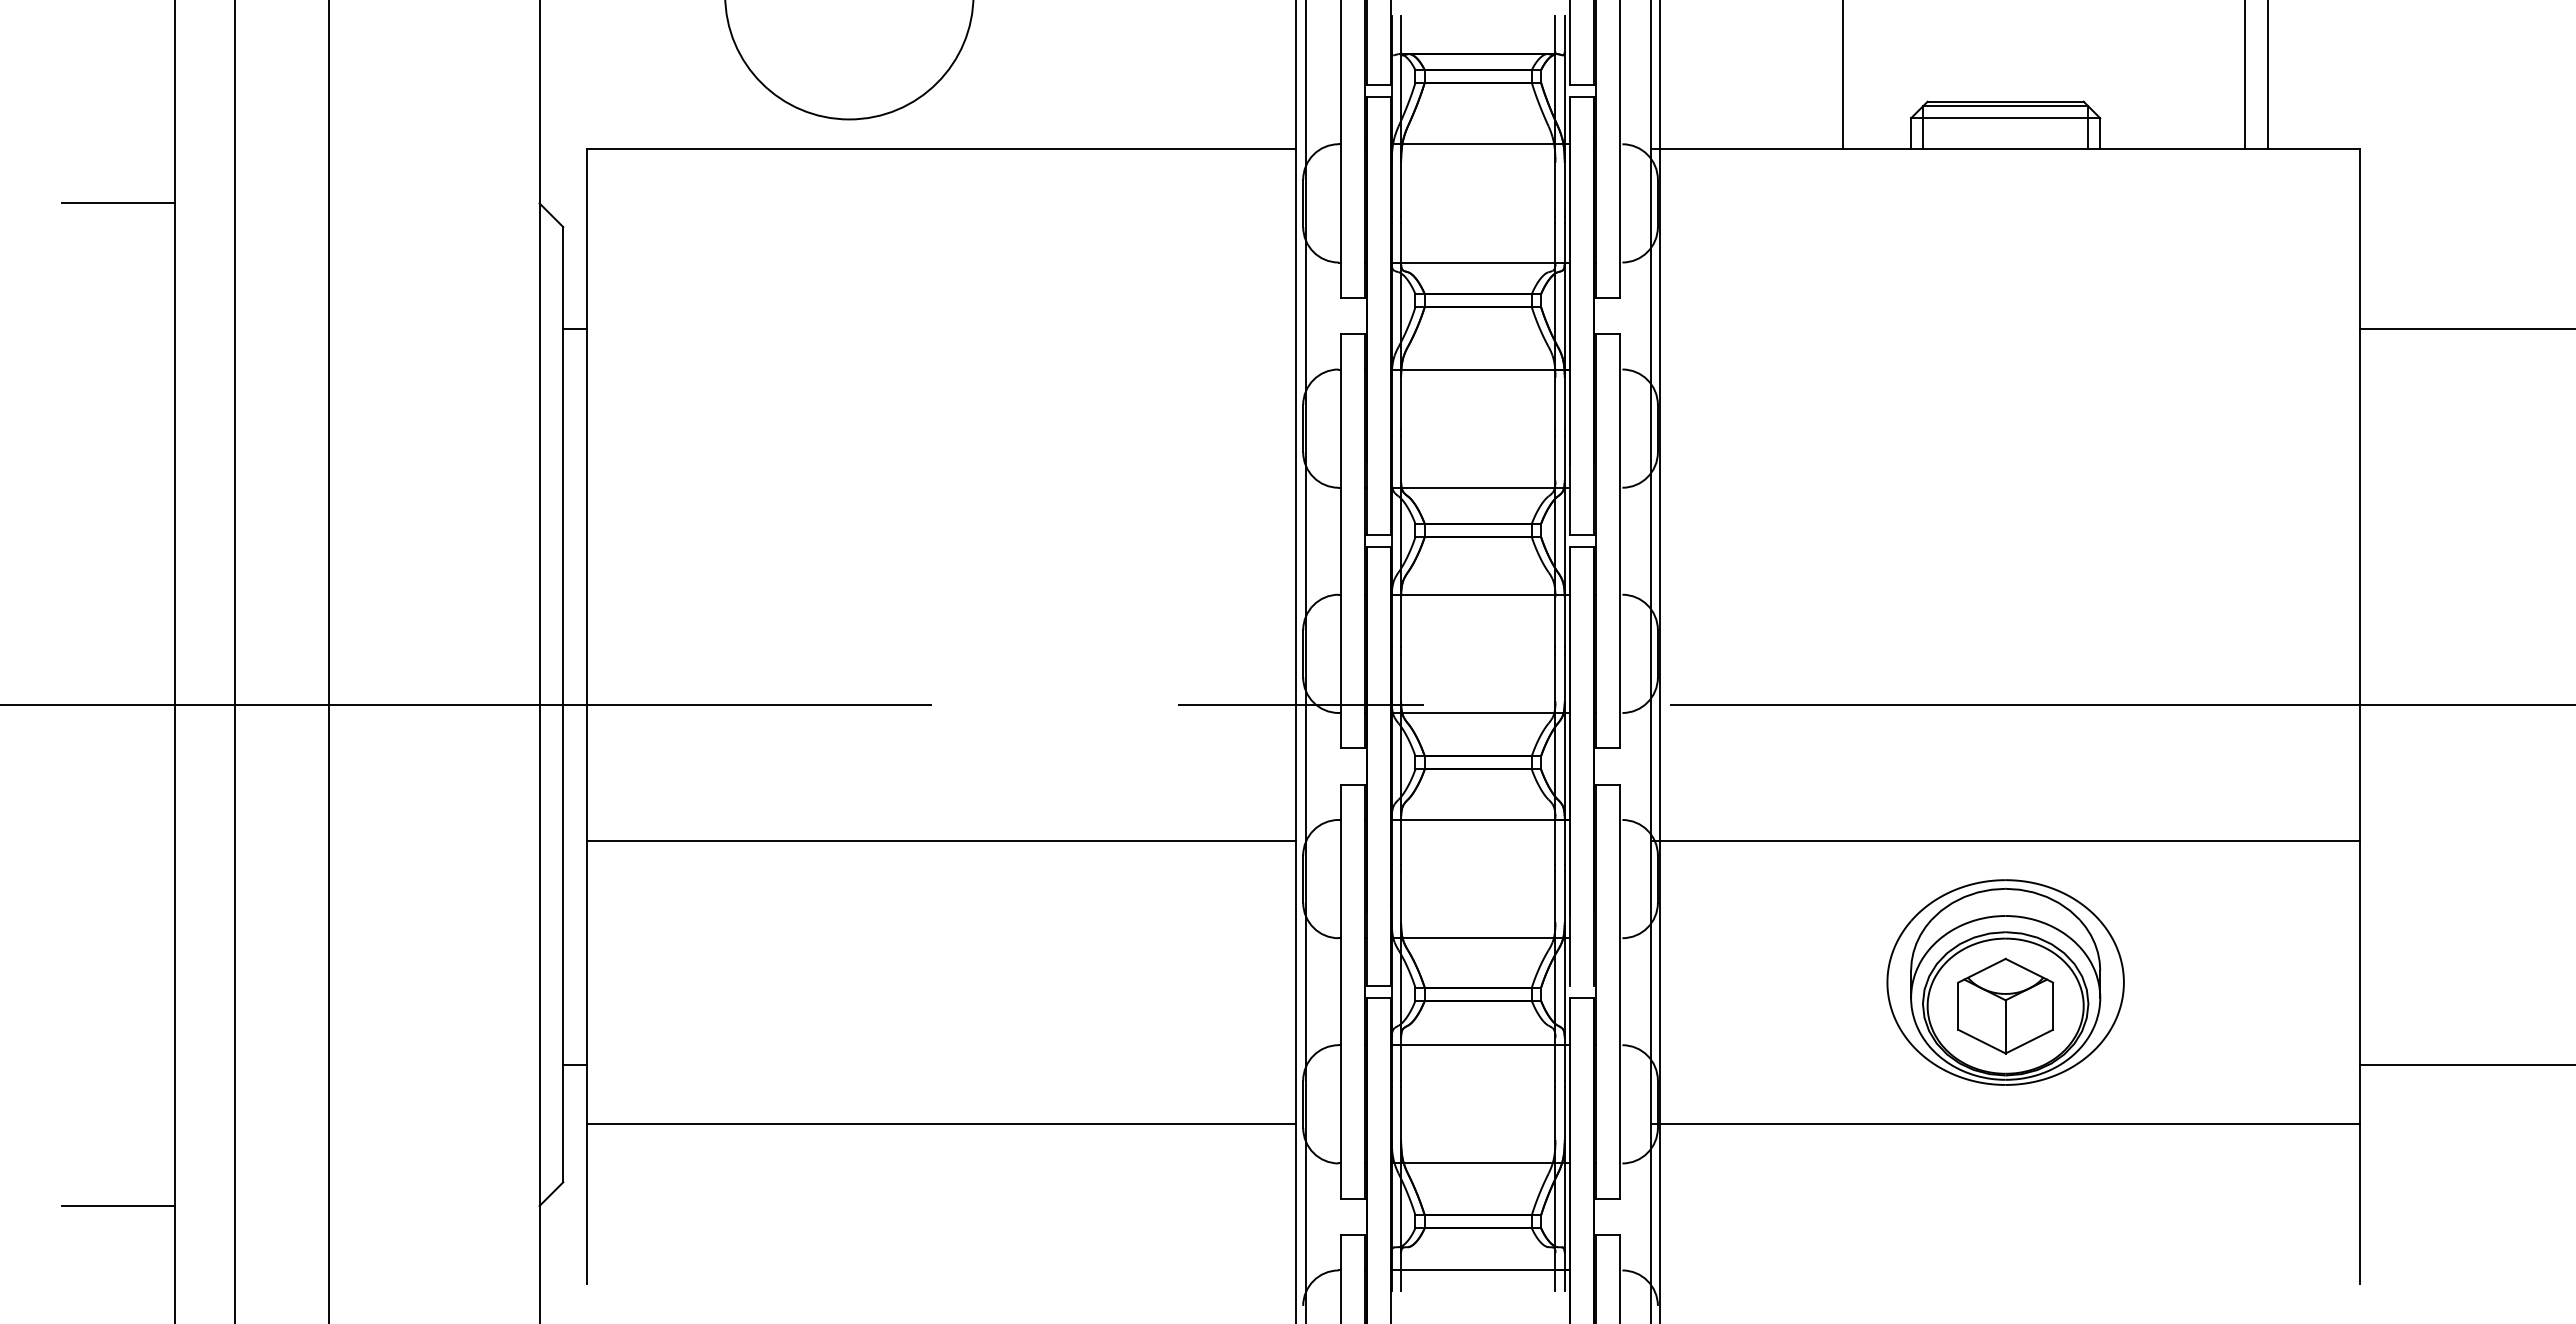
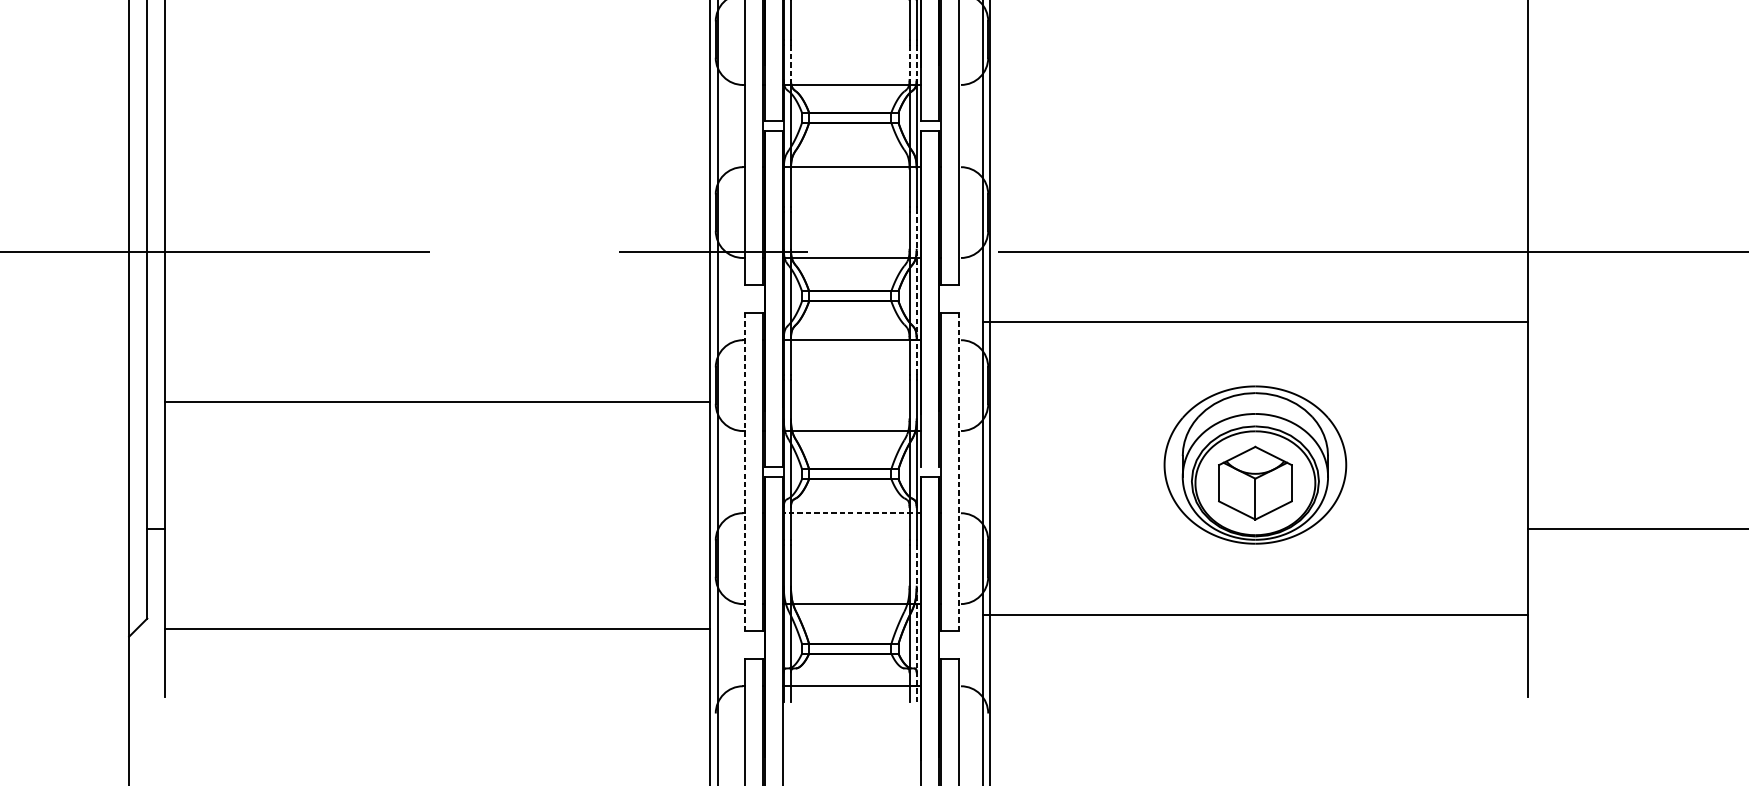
line: (1401, 458) -> (791, 62), solid -> dashed
line: (1555, 458) -> (909, 62), solid -> dashed
line: (1564, 458) -> (916, 62), solid -> dashed
line: (1564, 759) -> (916, 293), solid -> dashed
line: (941, 840) -> (437, 402), moved
line: (2005, 840) -> (1255, 322), moved
line: (1341, 992) -> (745, 472), solid -> dashed
line: (1620, 992) -> (959, 472), solid -> dashed
line: (1480, 1045) -> (851, 513), solid -> dashed
line: (941, 1124) -> (437, 628), moved
line: (2005, 1124) -> (1255, 614), moved
line: (1564, 1189) -> (916, 624), solid -> dashed

